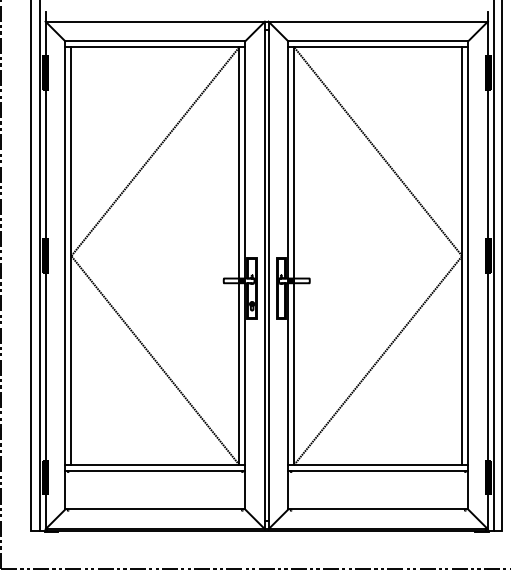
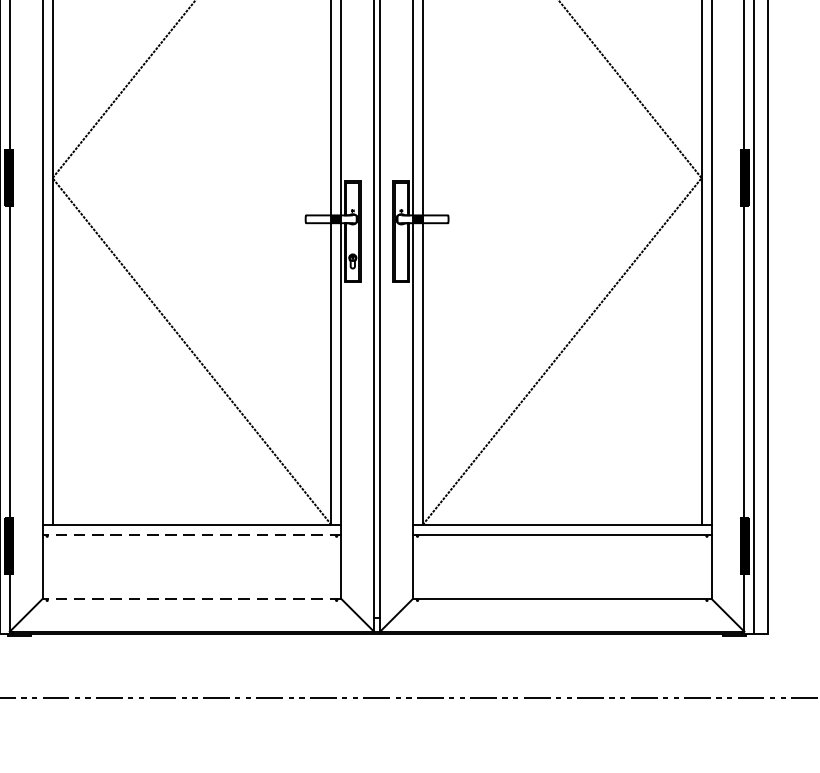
line: (155, 470) -> (192, 534), solid -> dashed
line: (155, 509) -> (192, 599), solid -> dashed

